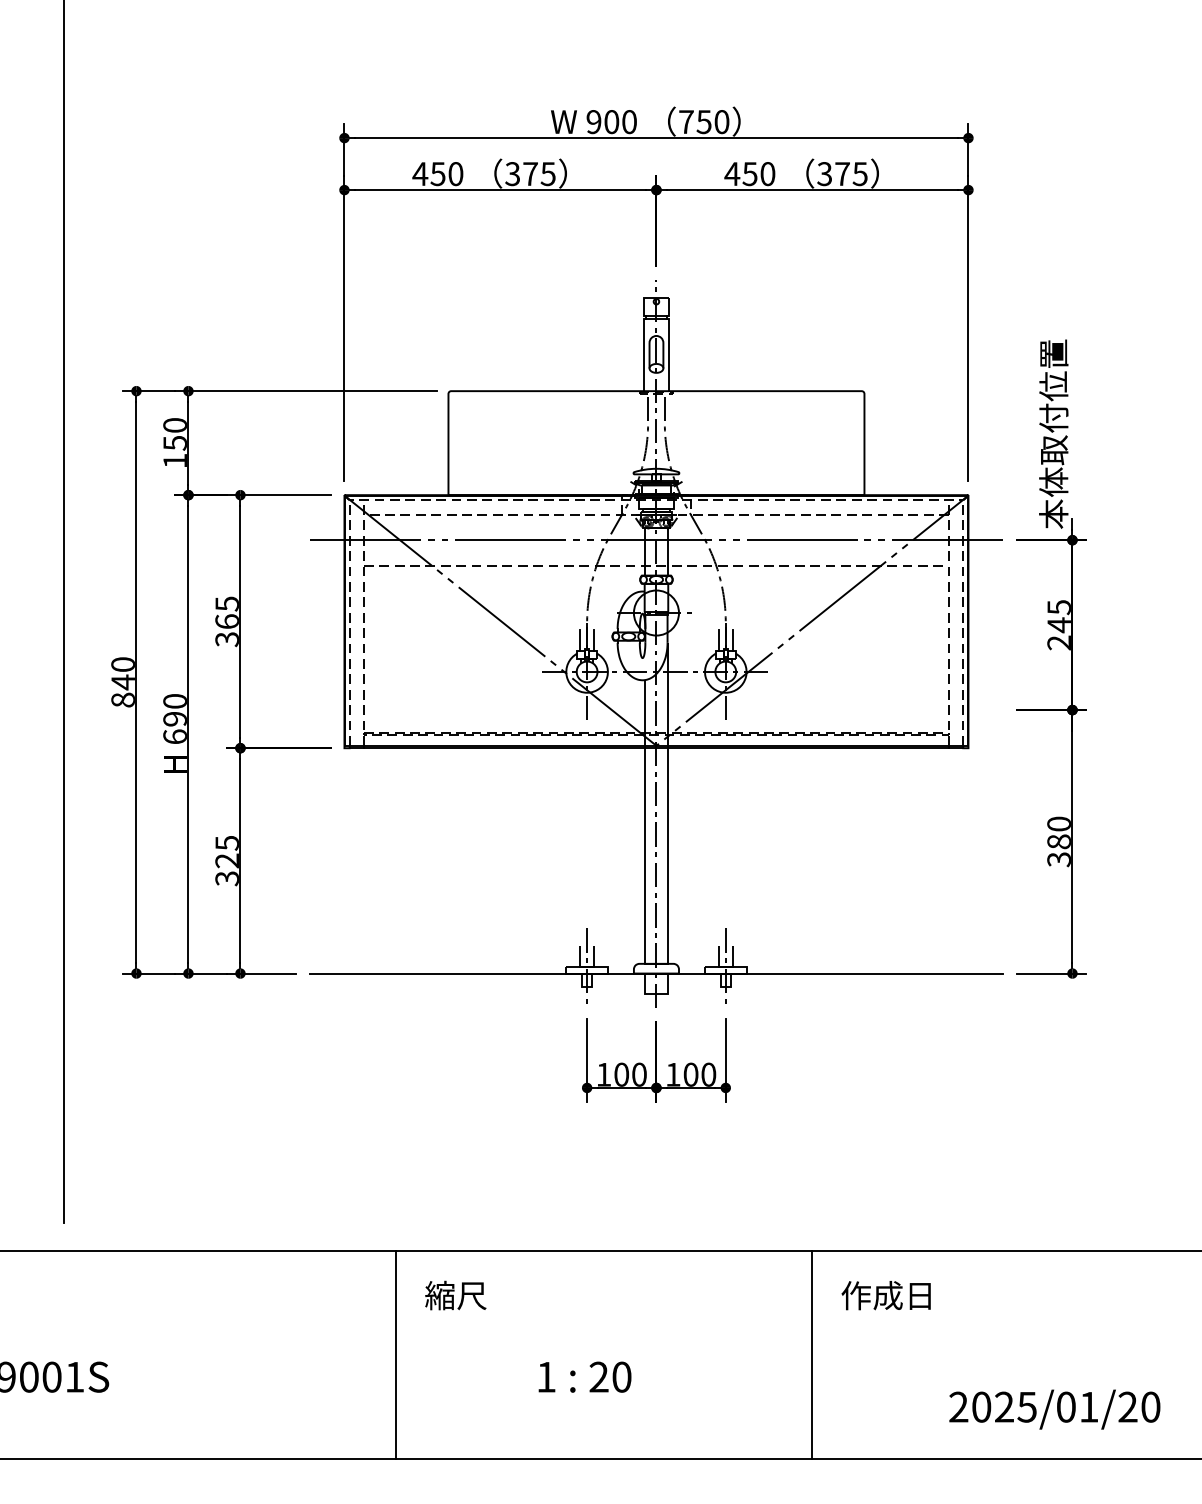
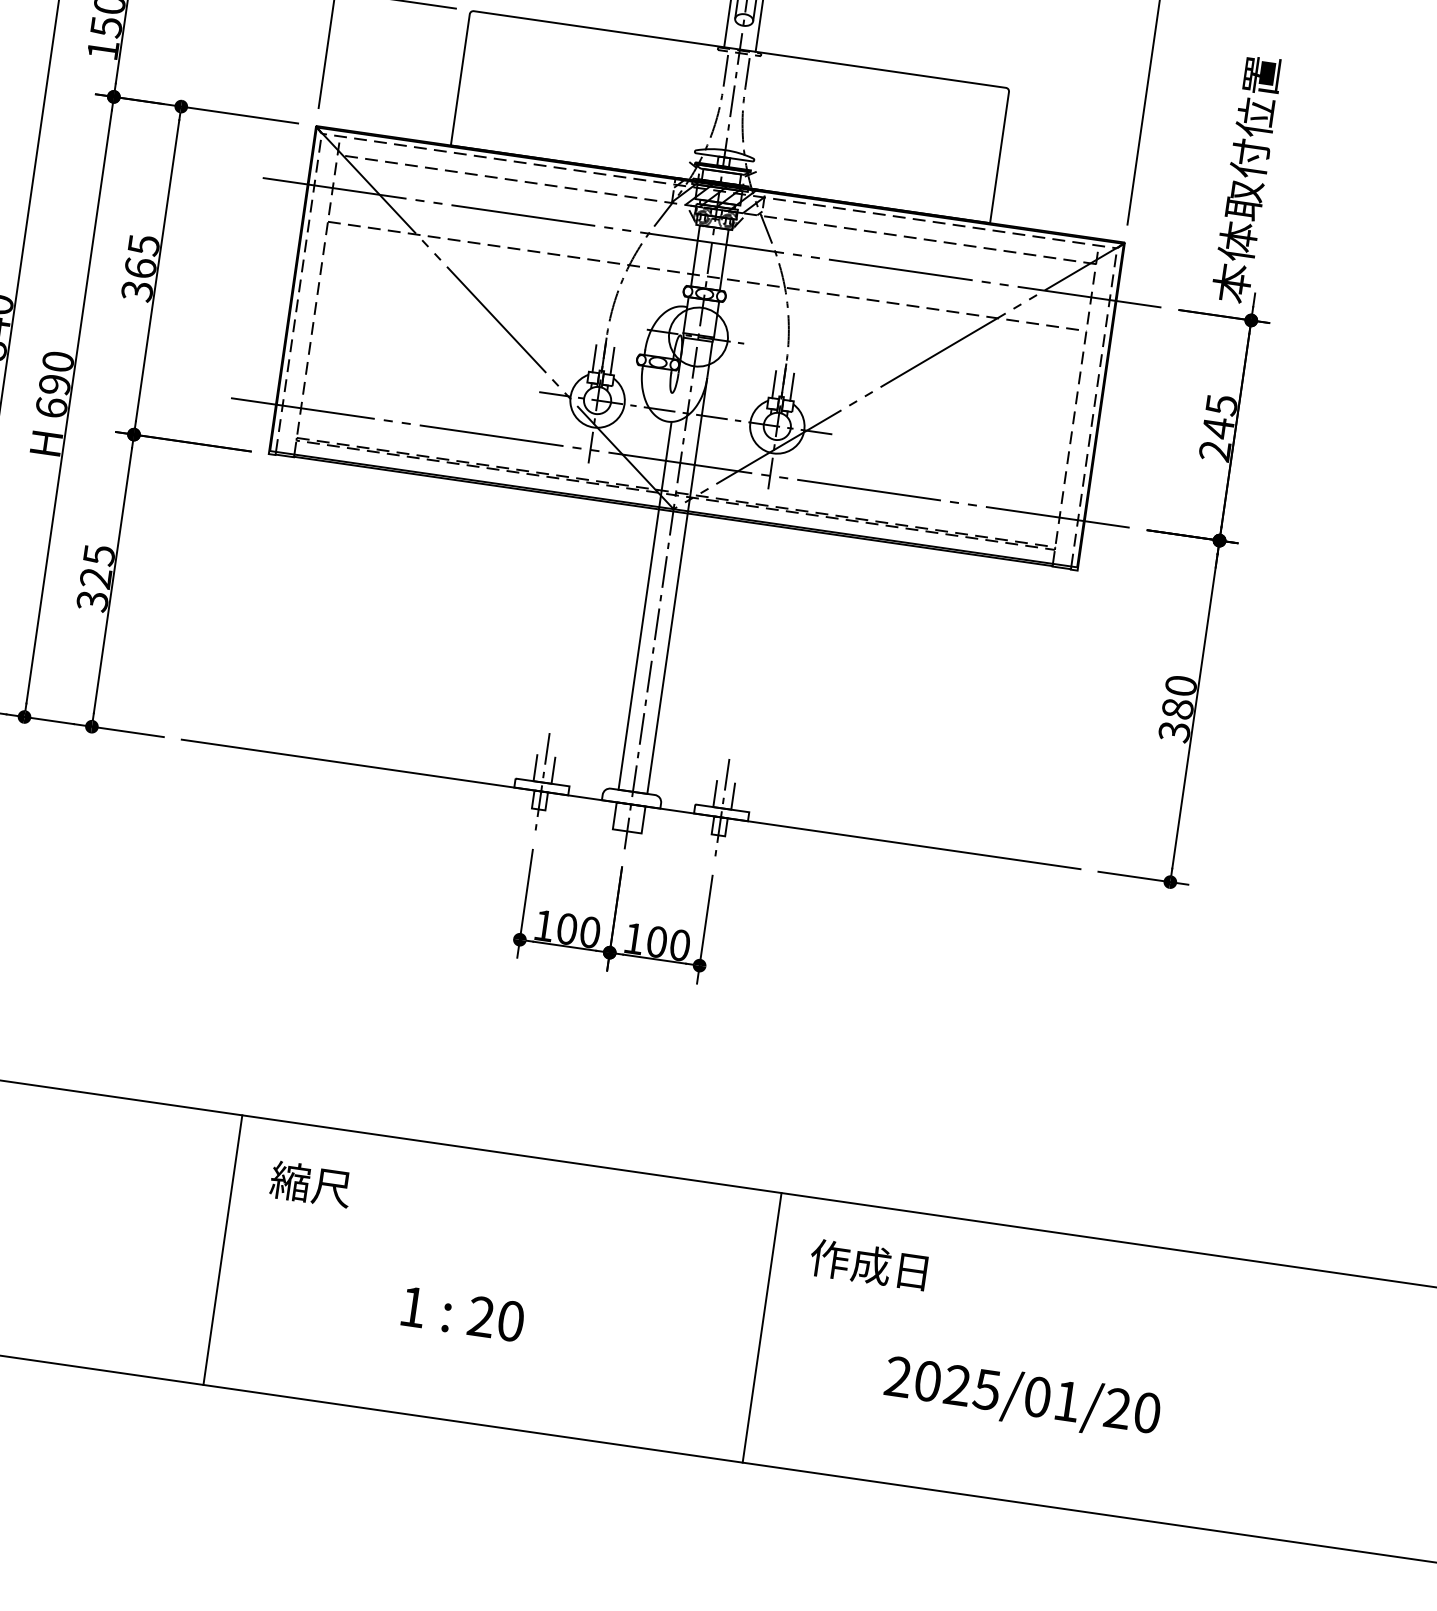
hatch: (656, 504) -> (718, 196), added
line: (656, 710) -> (680, 463), added
text: (1054, 1409) -> (1021, 1397), moved

